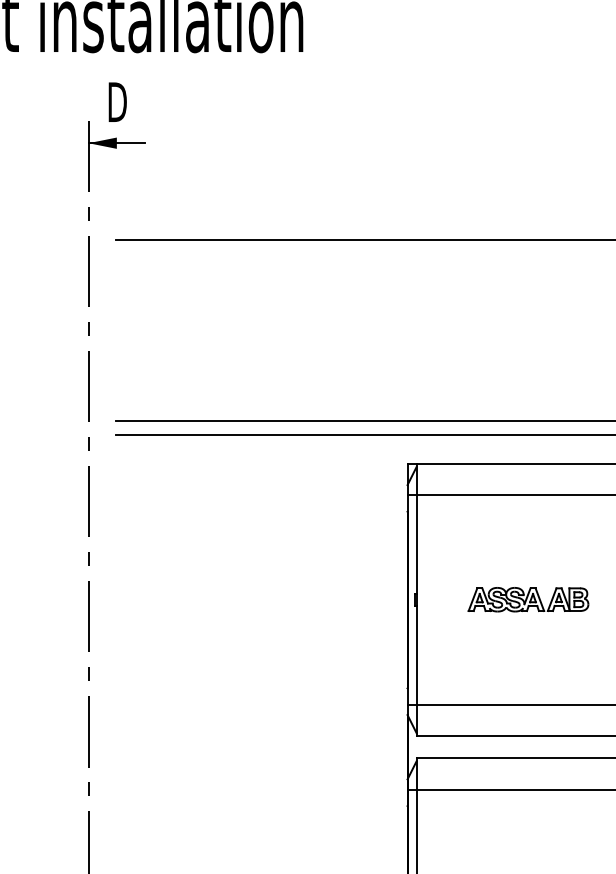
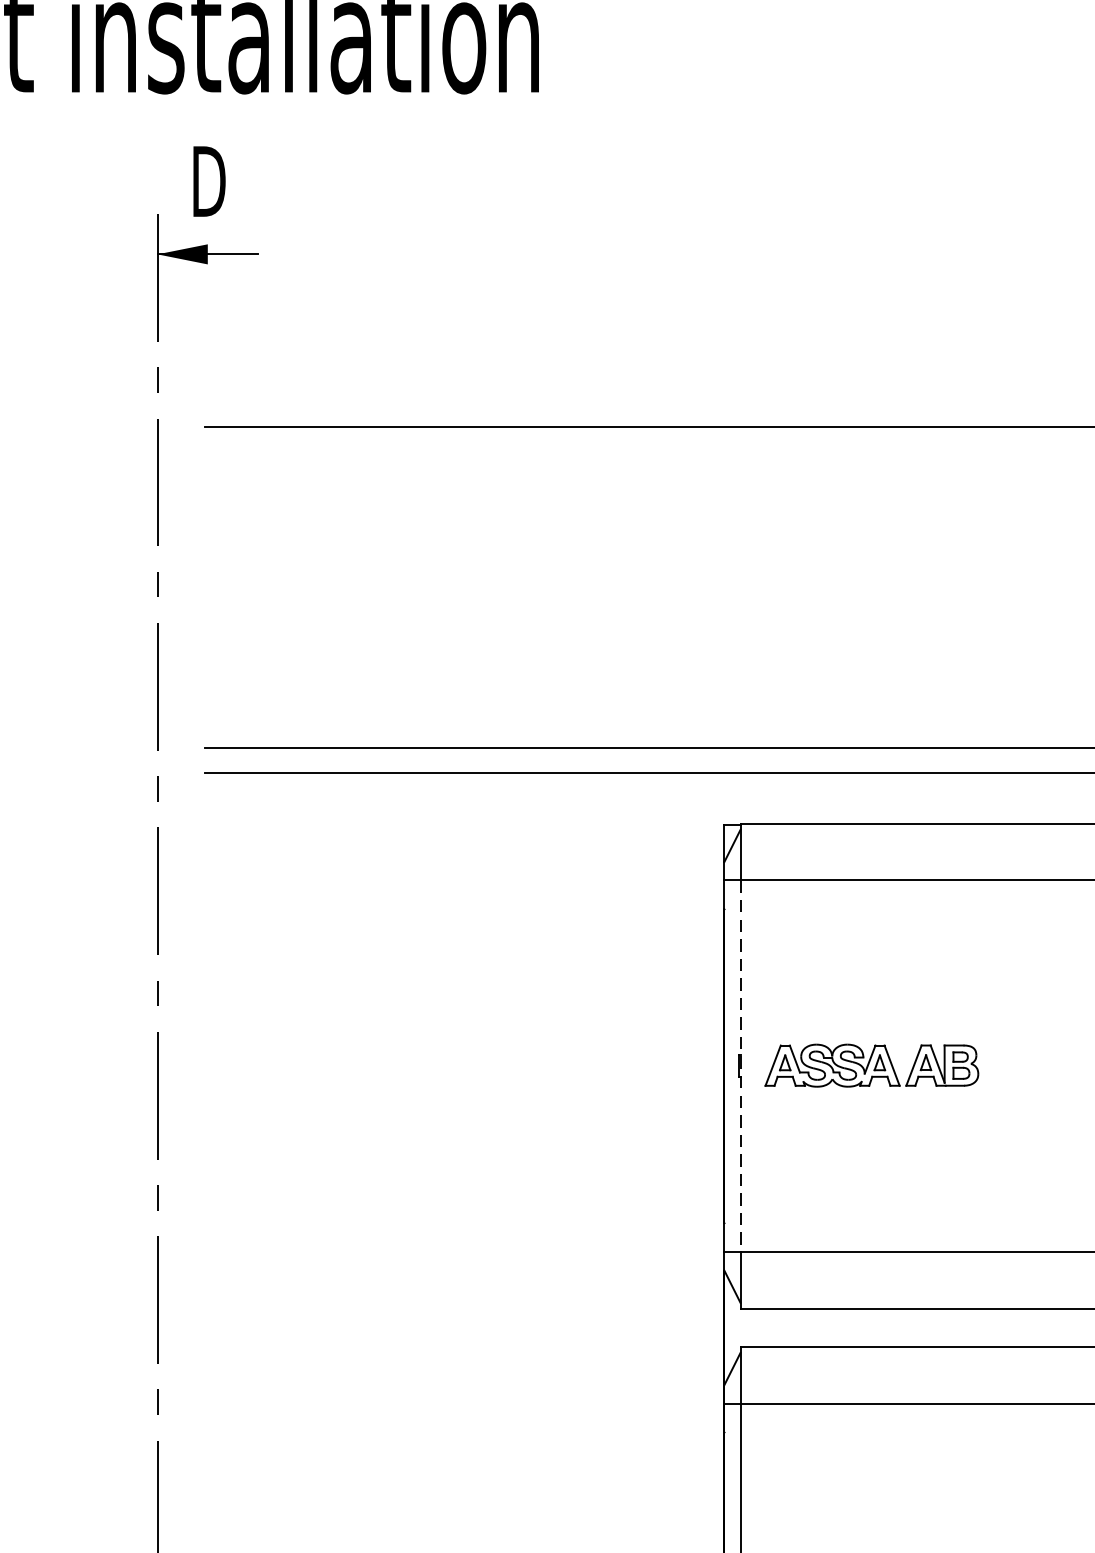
part: (528, 599) -> (871, 1065), moved
line: (416, 600) -> (740, 1067), solid -> dashed

